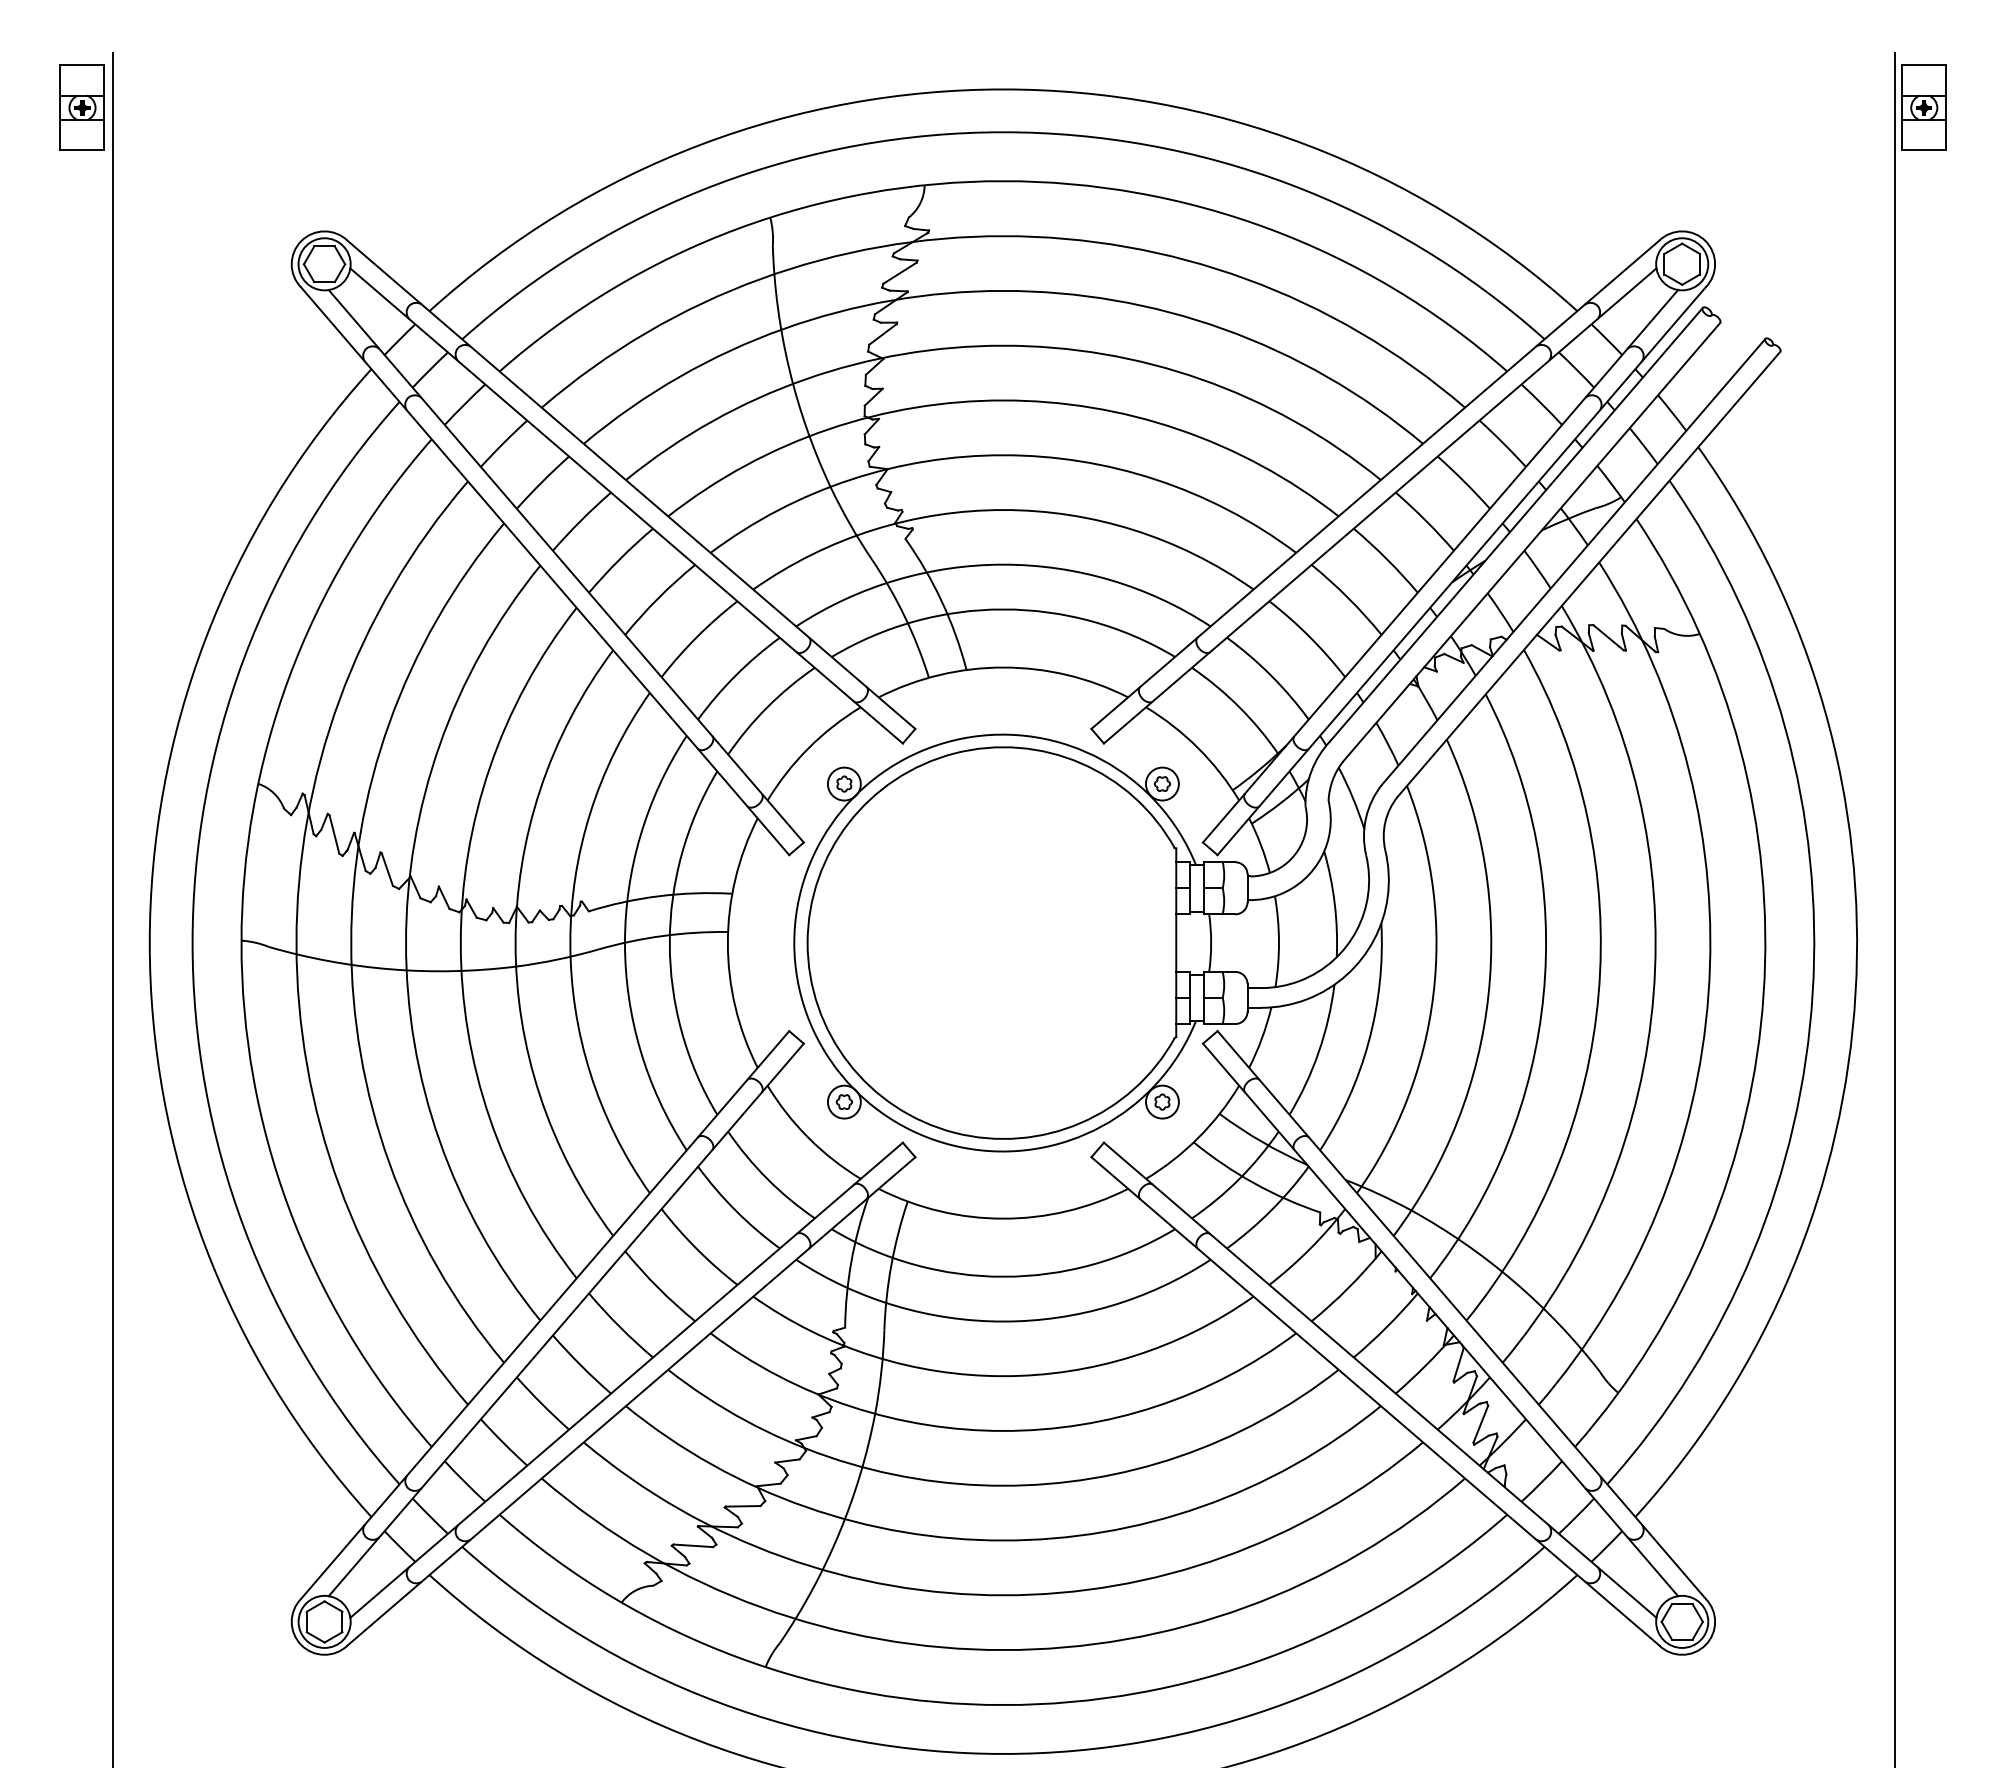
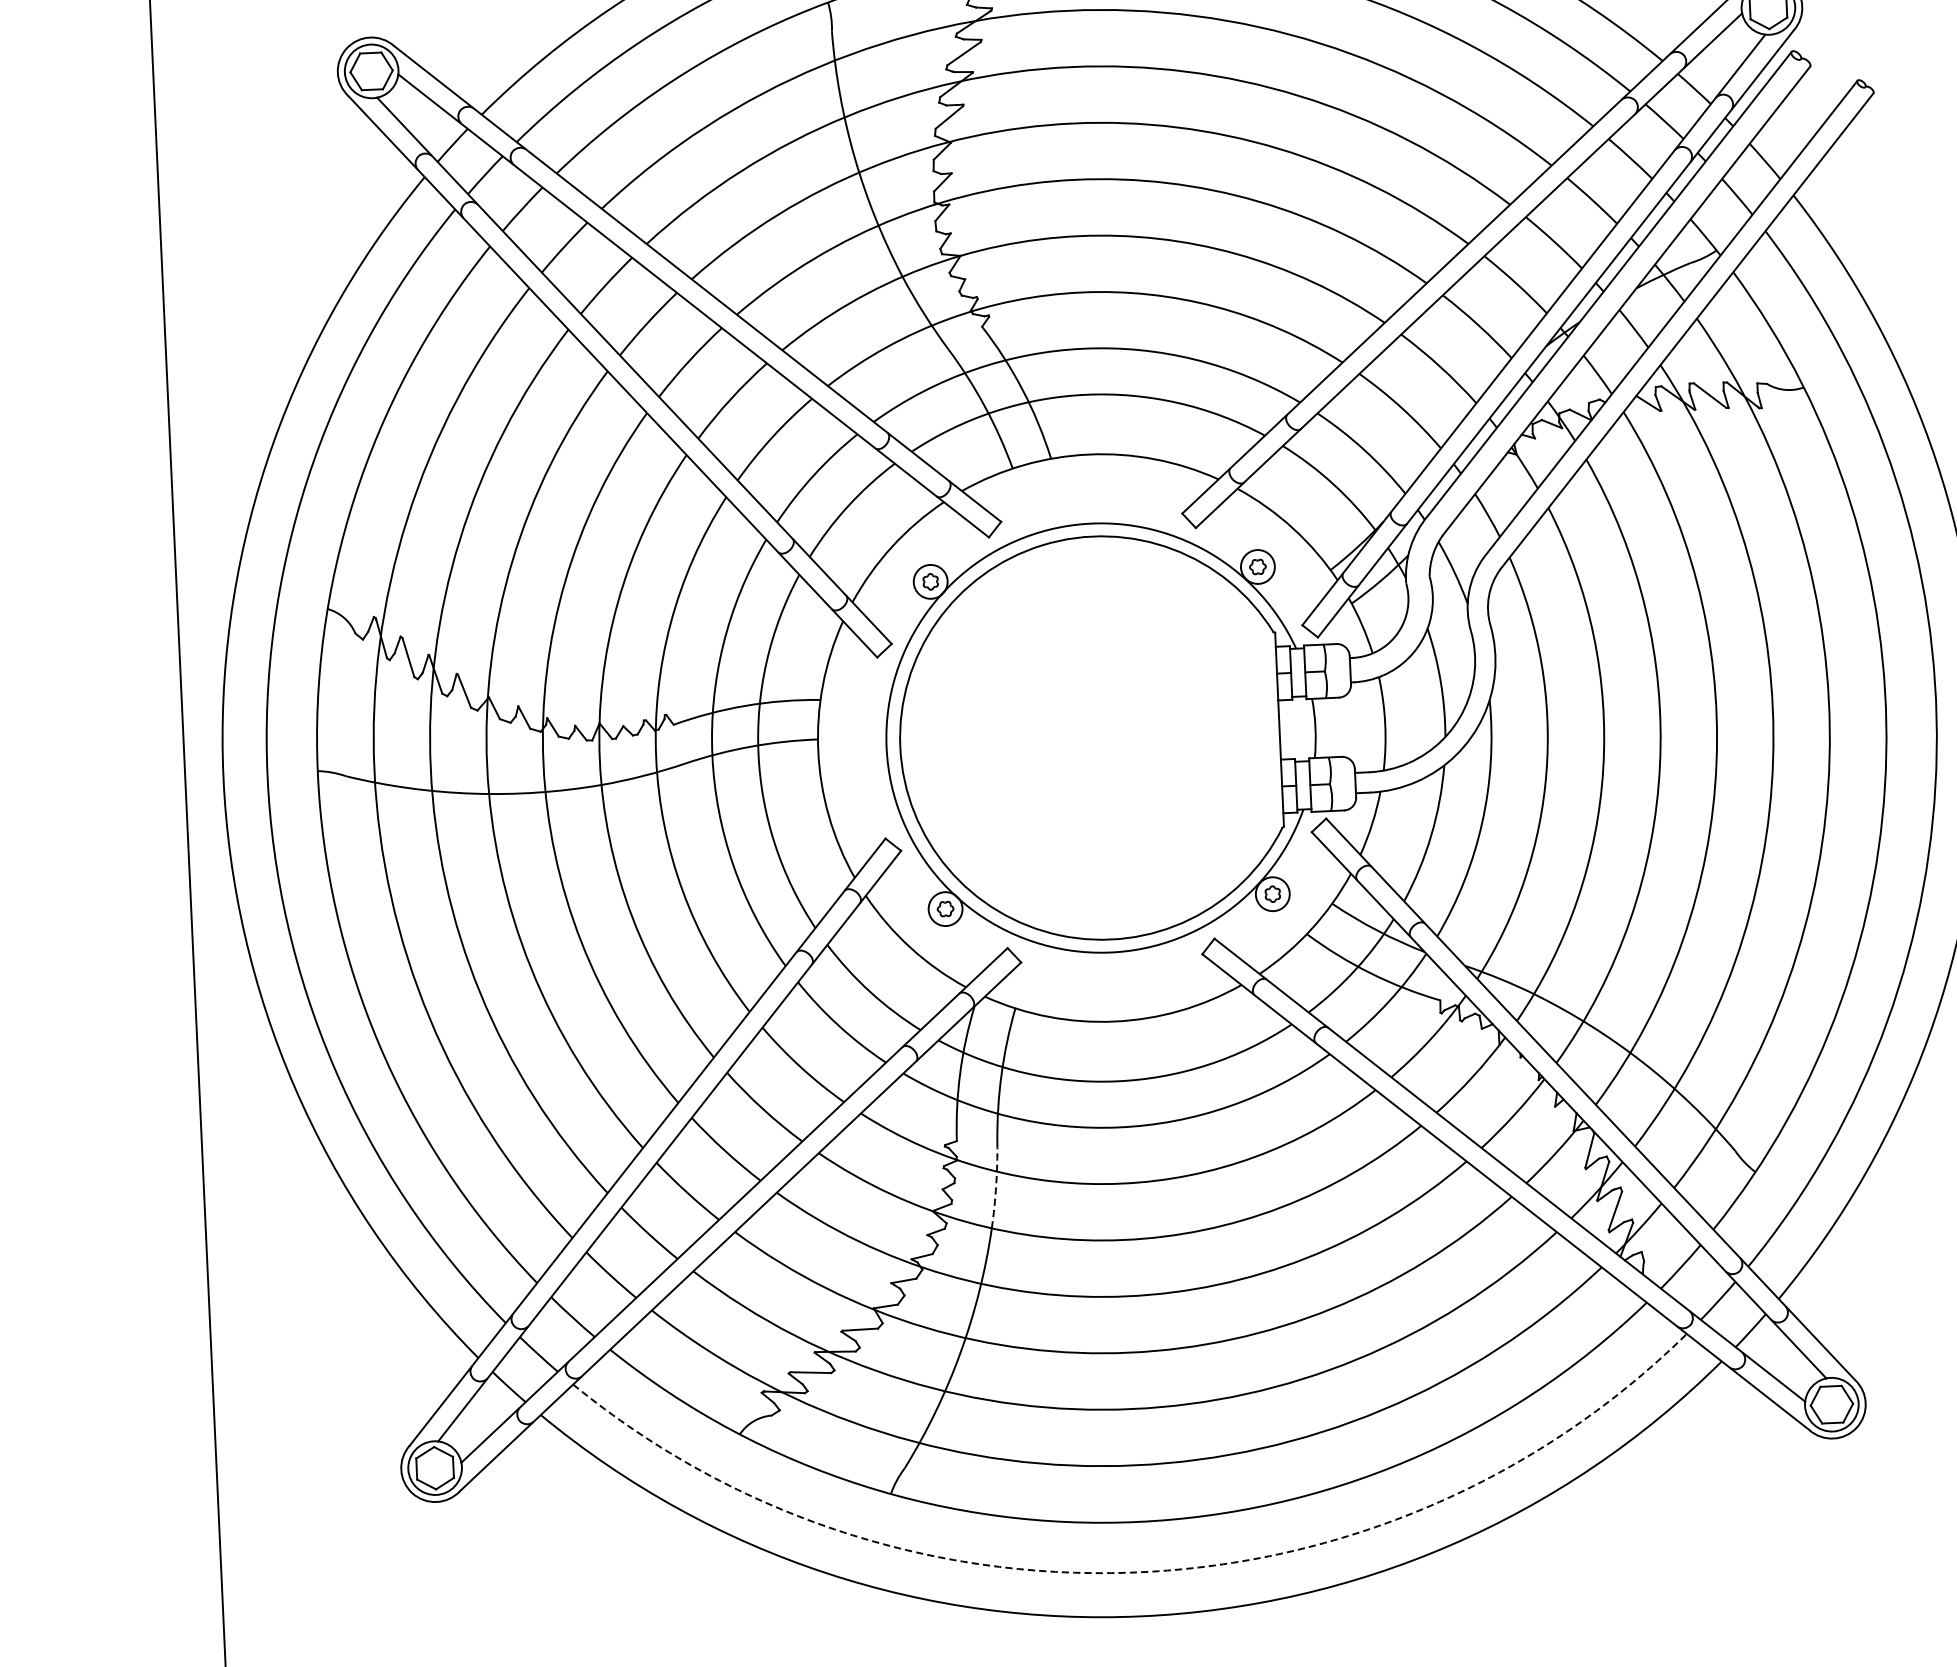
arc: (881, 1372) -> (996, 1185), solid -> dashed
arc: (1003, 1753) -> (1139, 1571), solid -> dashed

